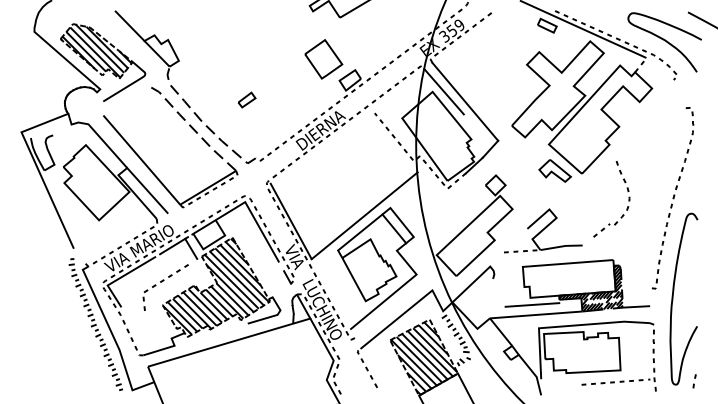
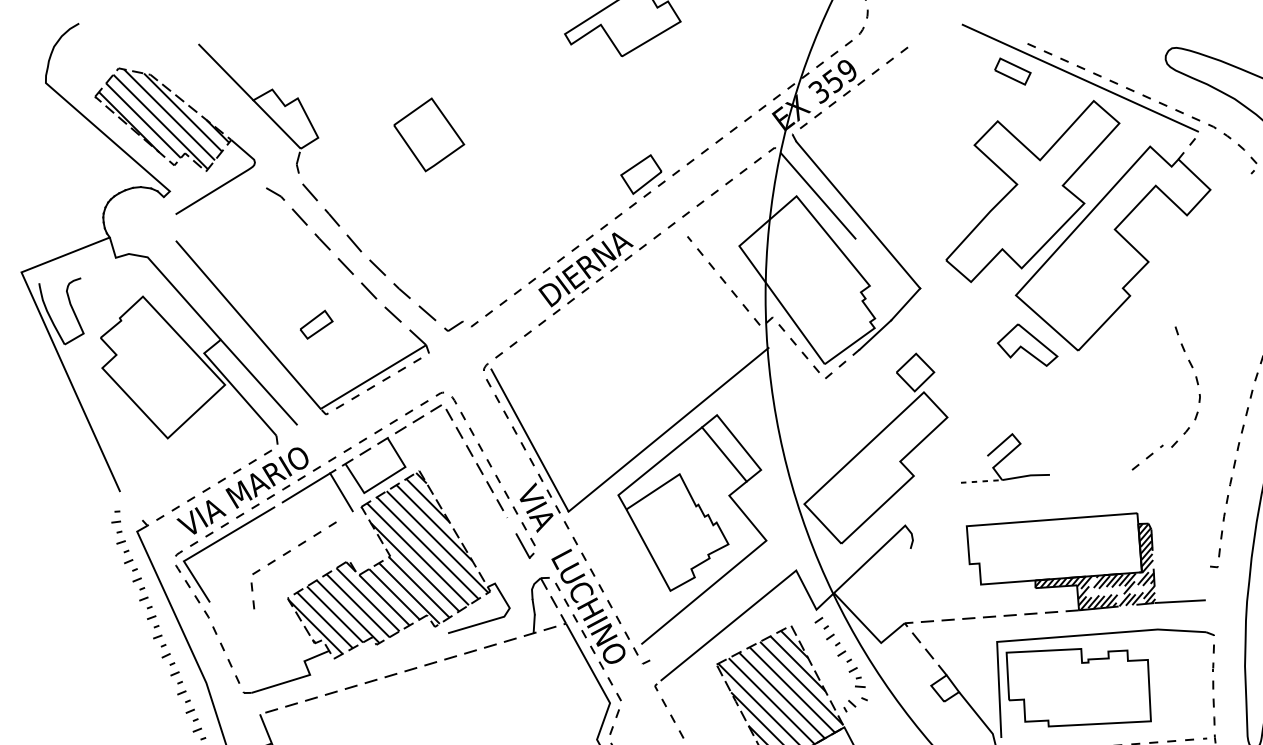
part: (323, 59) -> (428, 135), moved
part: (247, 99) -> (317, 323), moved
part: (628, 199) -> (1197, 399), moved
line: (246, 203) -> (445, 406), solid -> dashed
part: (543, 230) -> (1005, 457), size x0.6
line: (532, 304) -> (984, 597), removed
line: (517, 316) -> (956, 619), solid -> dashed
line: (242, 338) -> (438, 661), solid -> dashed

